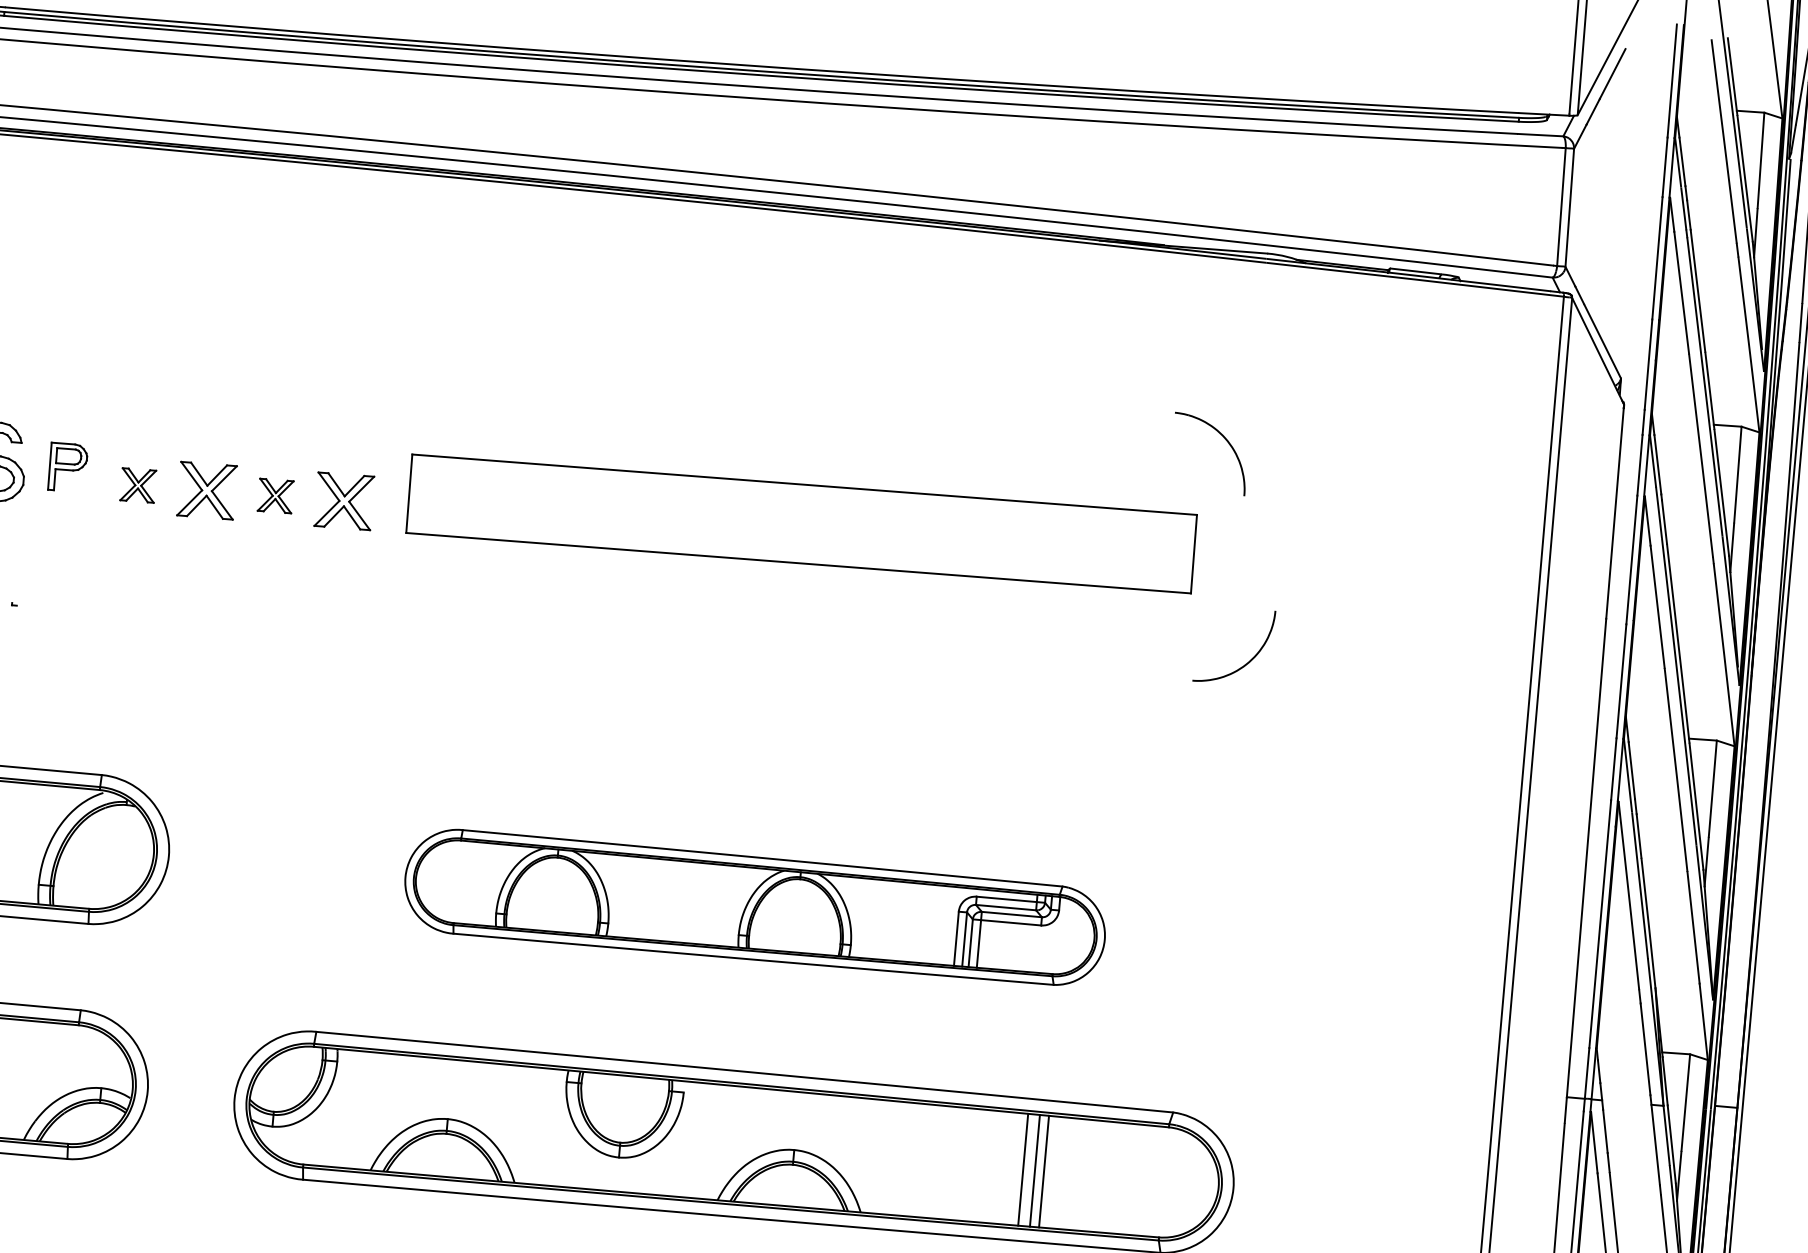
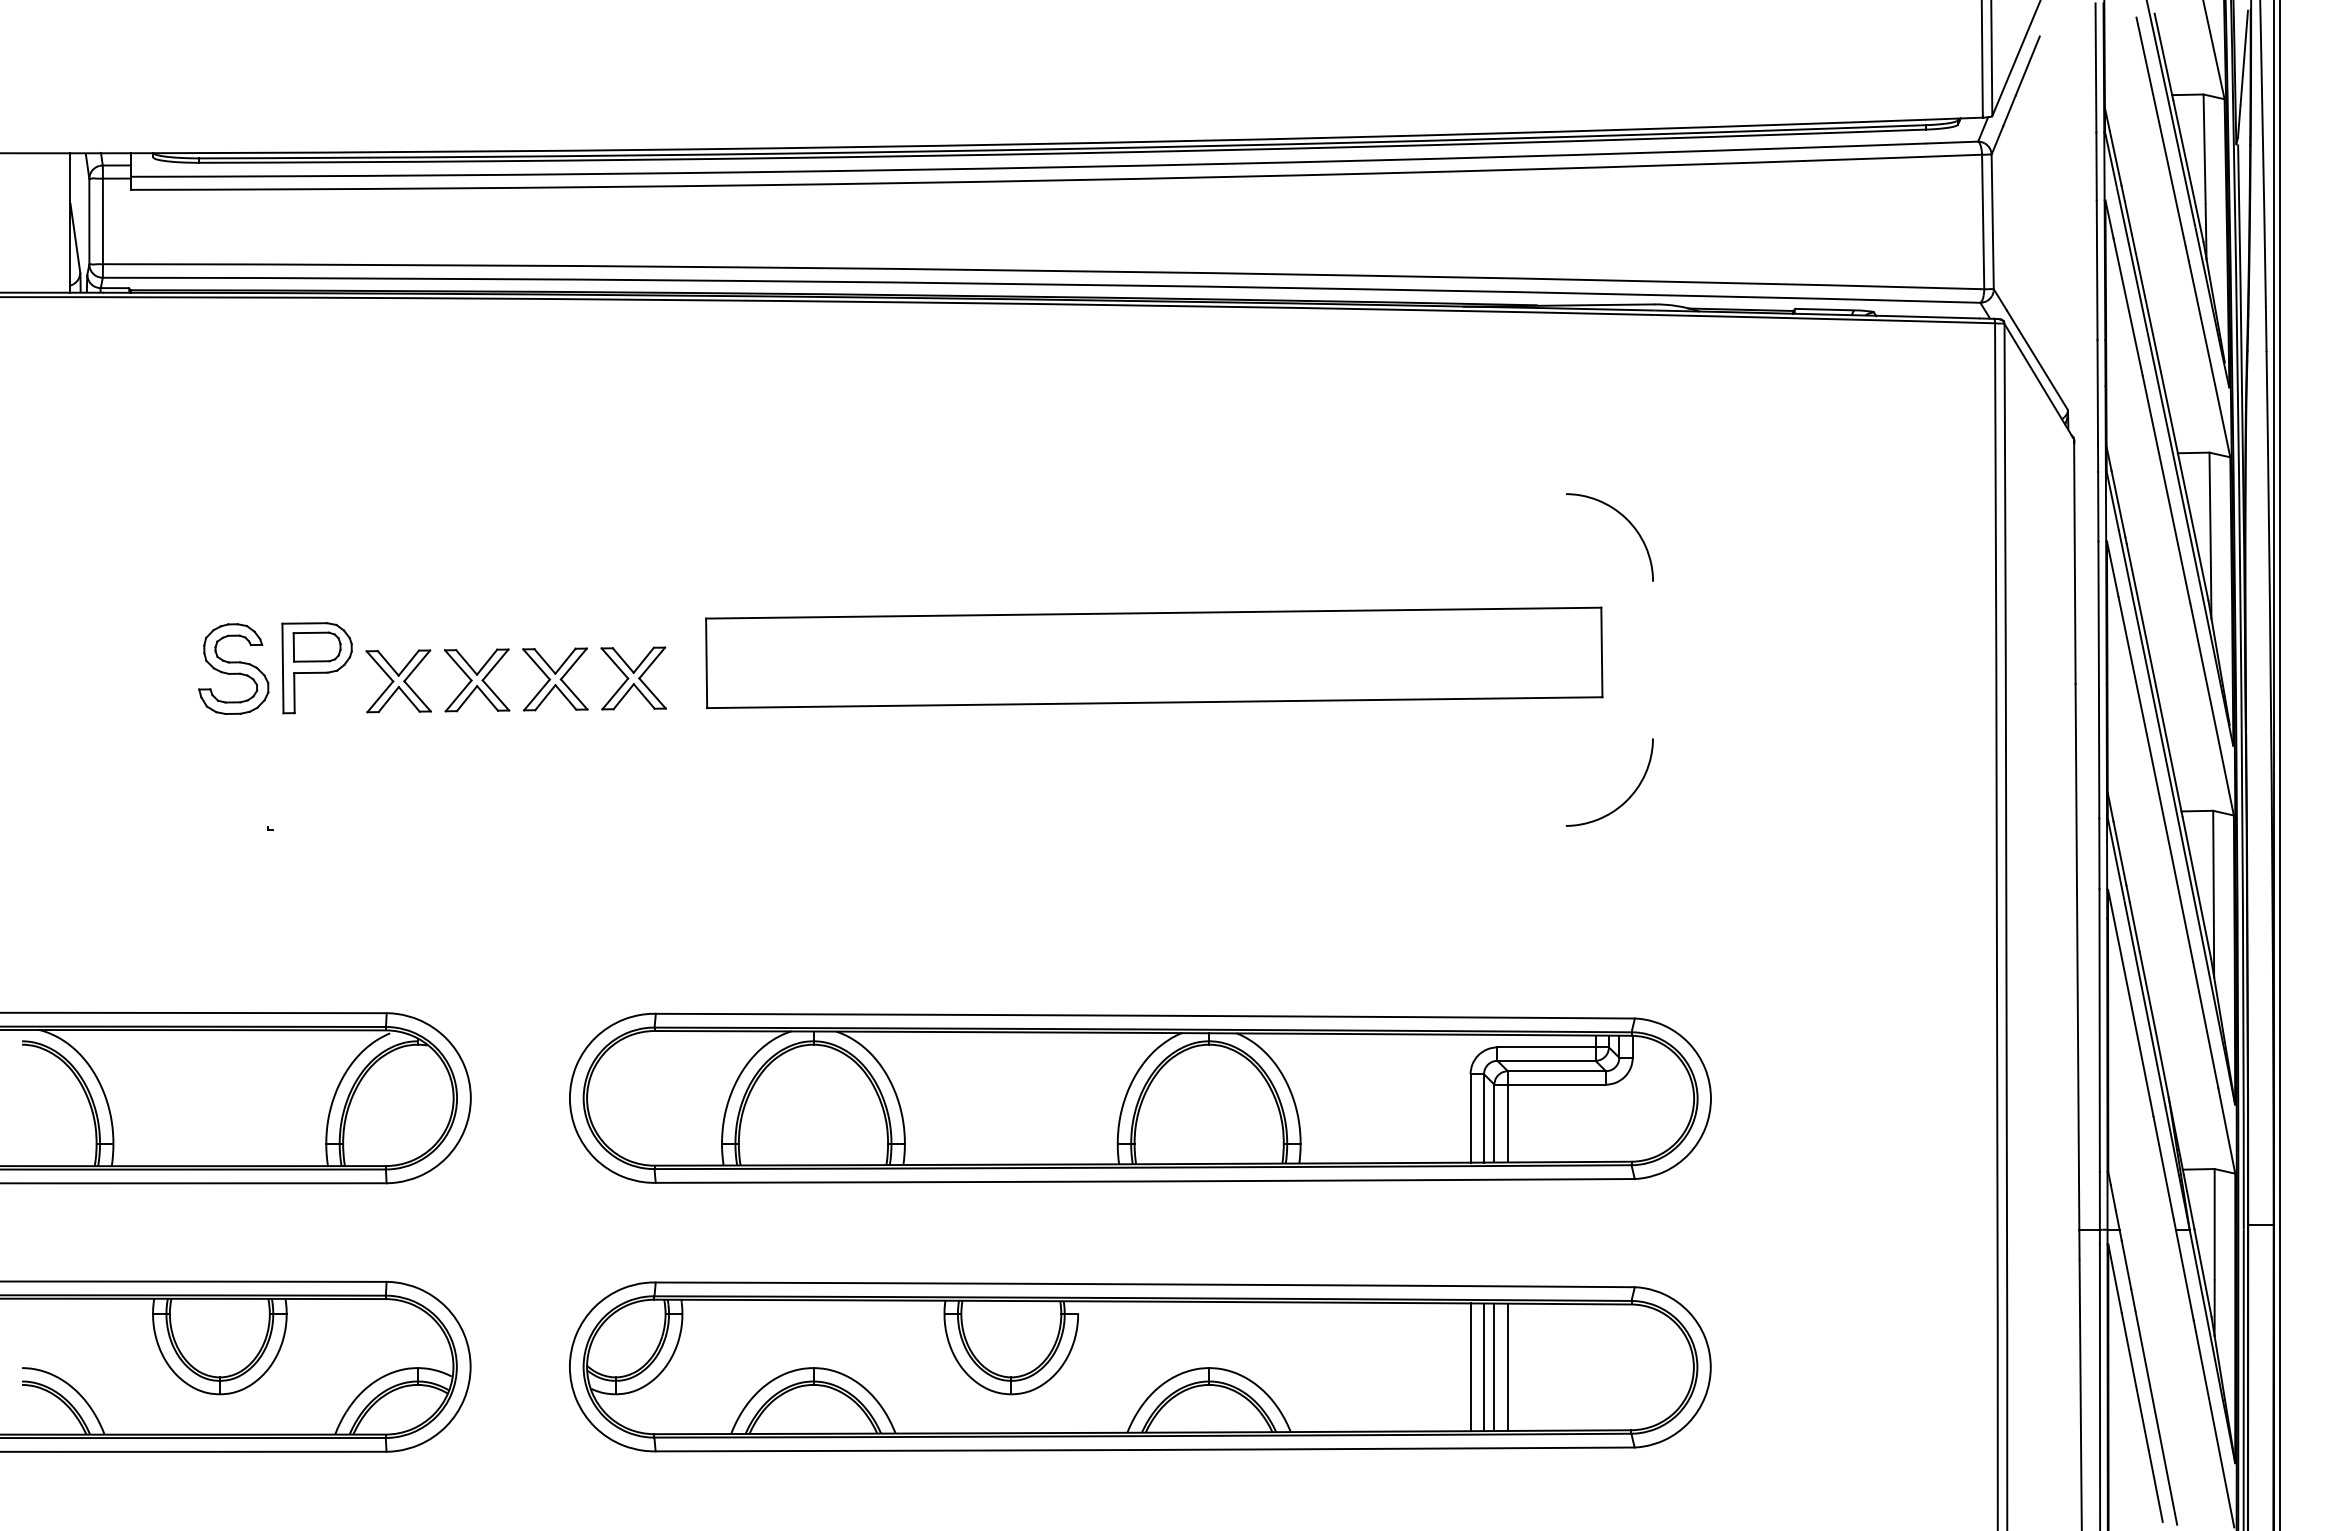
part: (67, 467) -> (316, 668), size x1.67
part: (138, 485) -> (398, 681), size x1.67
part: (275, 496) -> (555, 679), size x1.67
curve: (1247, 662) -> (1626, 799), moved
part: (755, 907) -> (1140, 1097), size x1.43
line: (1055, 1171) -> (1507, 1366), added

